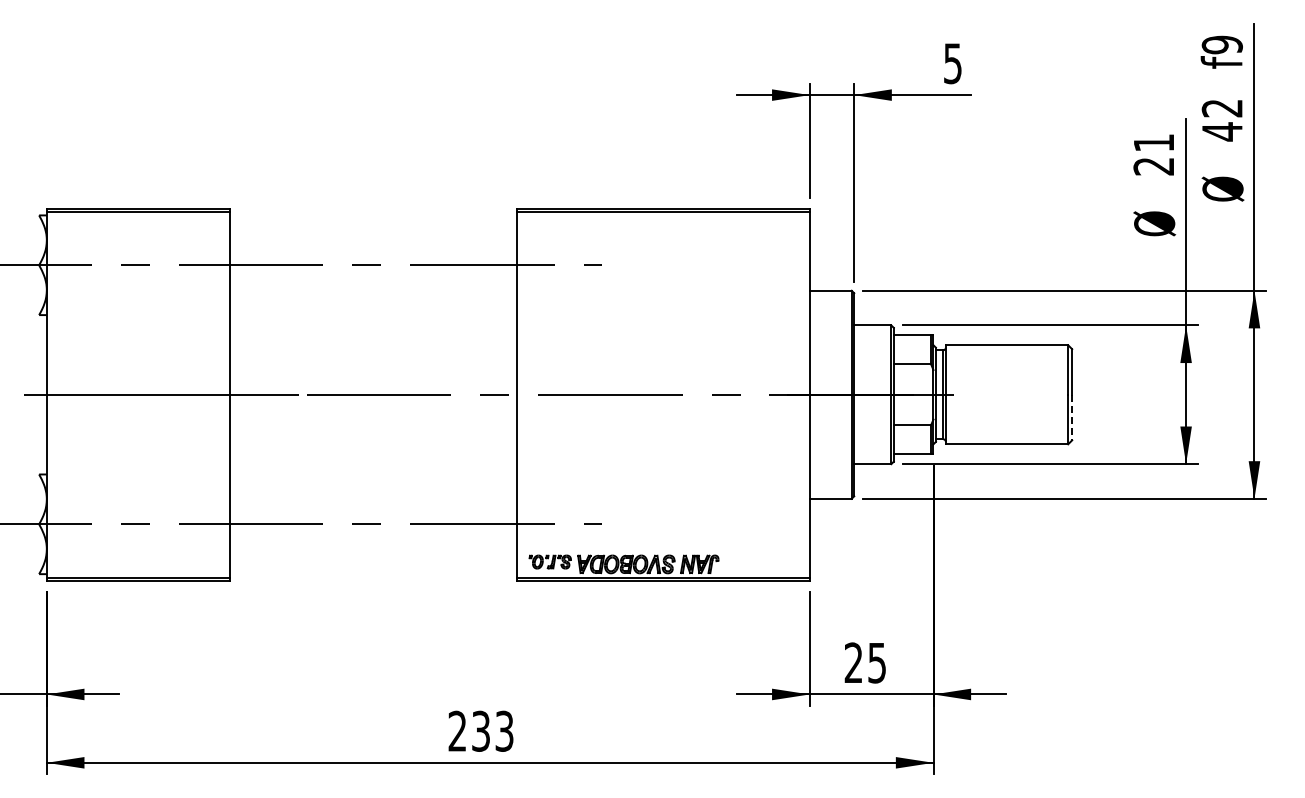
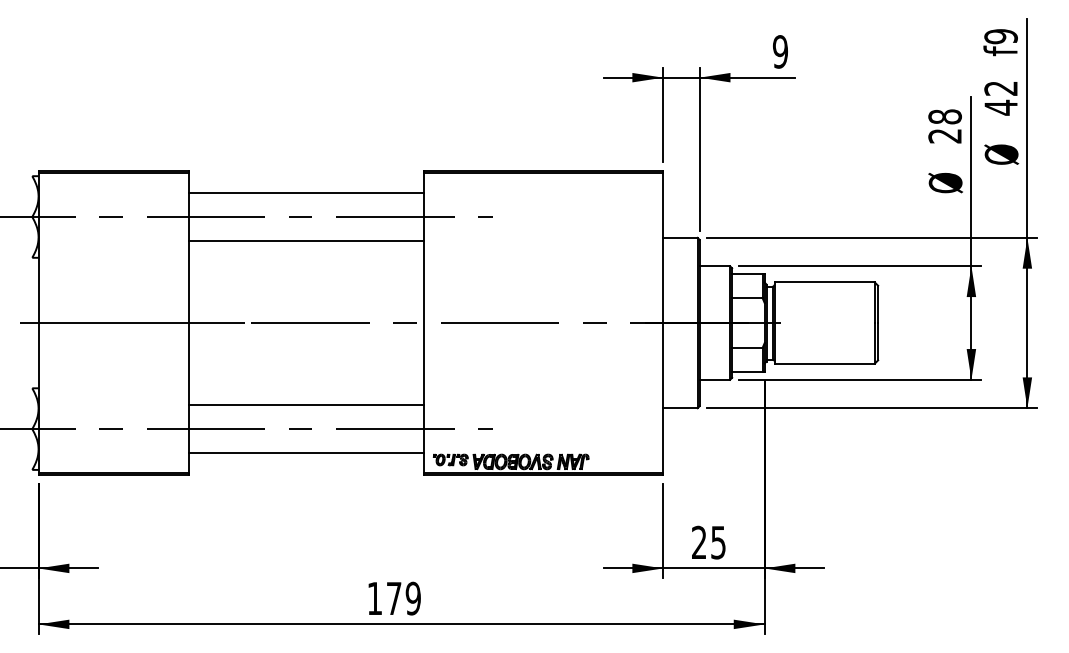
text: (952, 63) -> (780, 51), 5 -> 9
text: (1153, 142) -> (944, 116), 21 -> 28
line: (373, 235) -> (306, 192), added
line: (373, 294) -> (306, 240), added
line: (1072, 417) -> (878, 341), dashed -> solid
line: (373, 494) -> (306, 404), added
line: (373, 554) -> (306, 453), added
text: (480, 730) -> (393, 597), 233 -> 179

